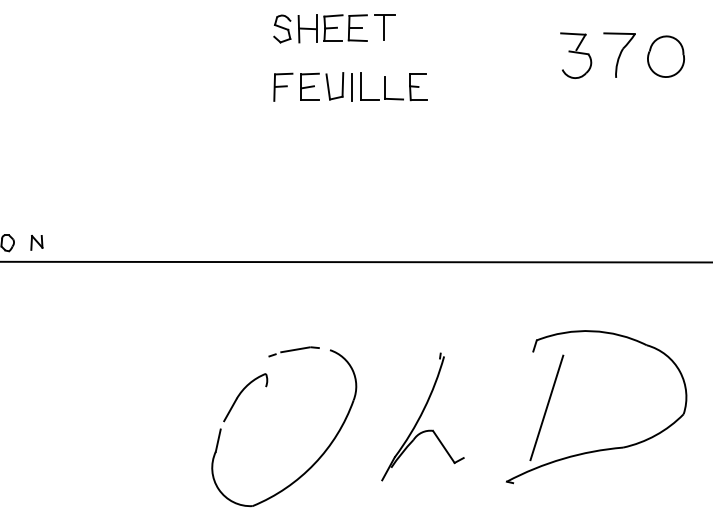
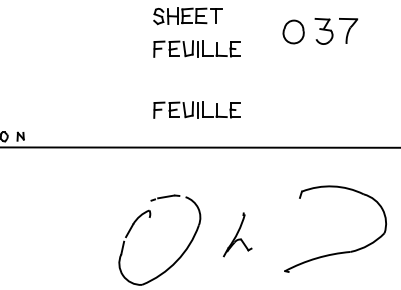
part: (665, 55) -> (293, 31), moved
part: (349, 194) -> (196, 109), added
line: (546, 407) -> (307, 229), removed
part: (422, 416) -> (237, 234), size x0.6

